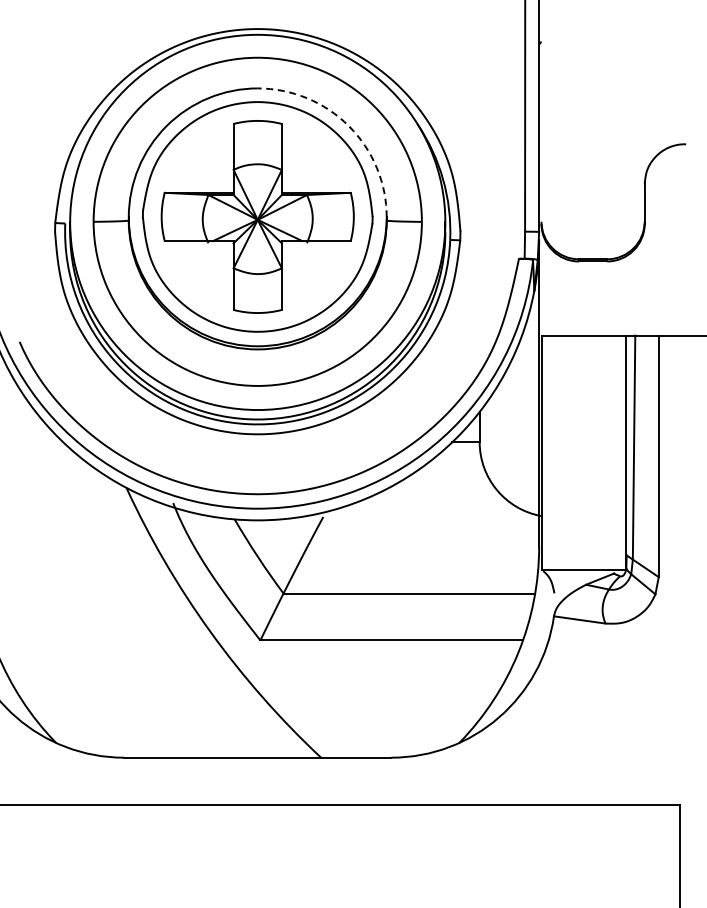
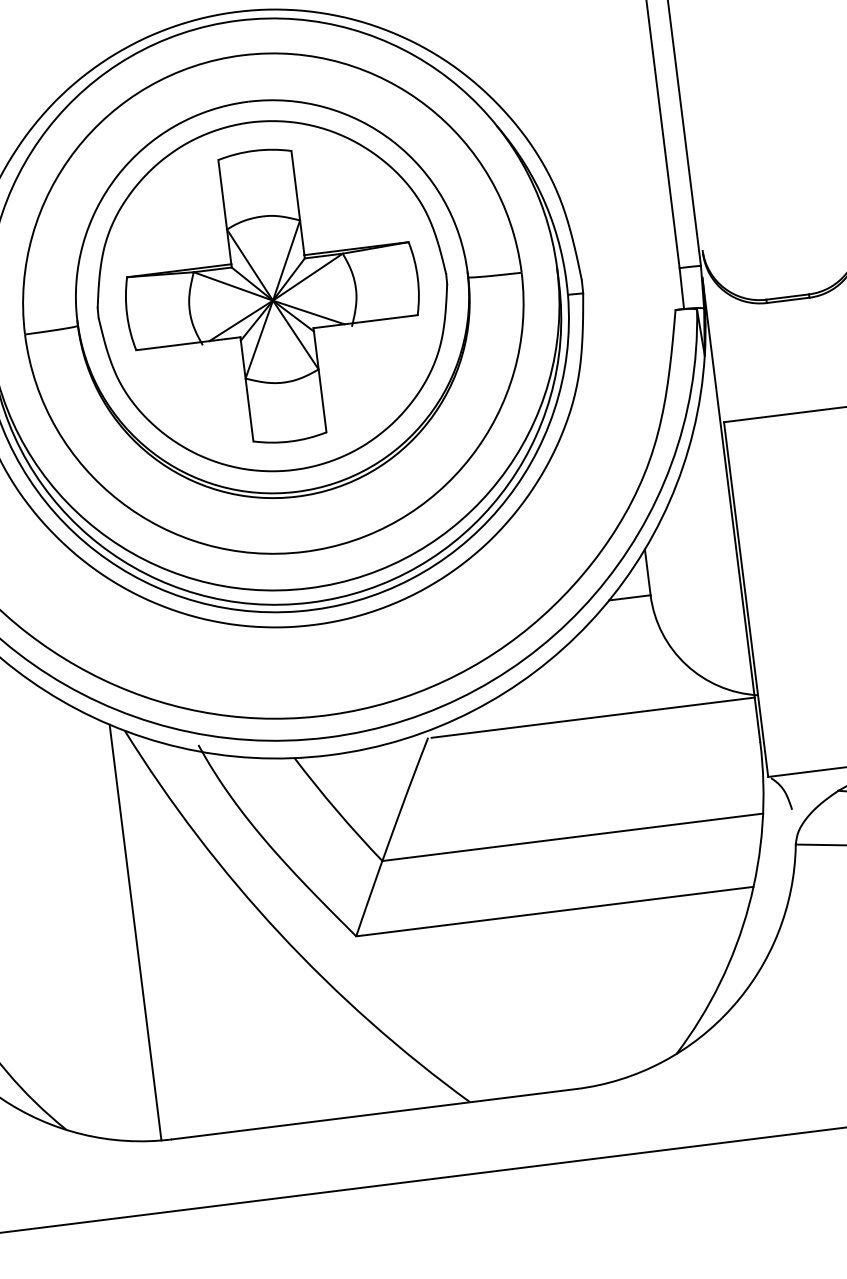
arc: (348, 126) -> (392, 142), dashed -> solid
line: (432, 517) -> (593, 717), added
line: (117, 619) -> (136, 931), added

